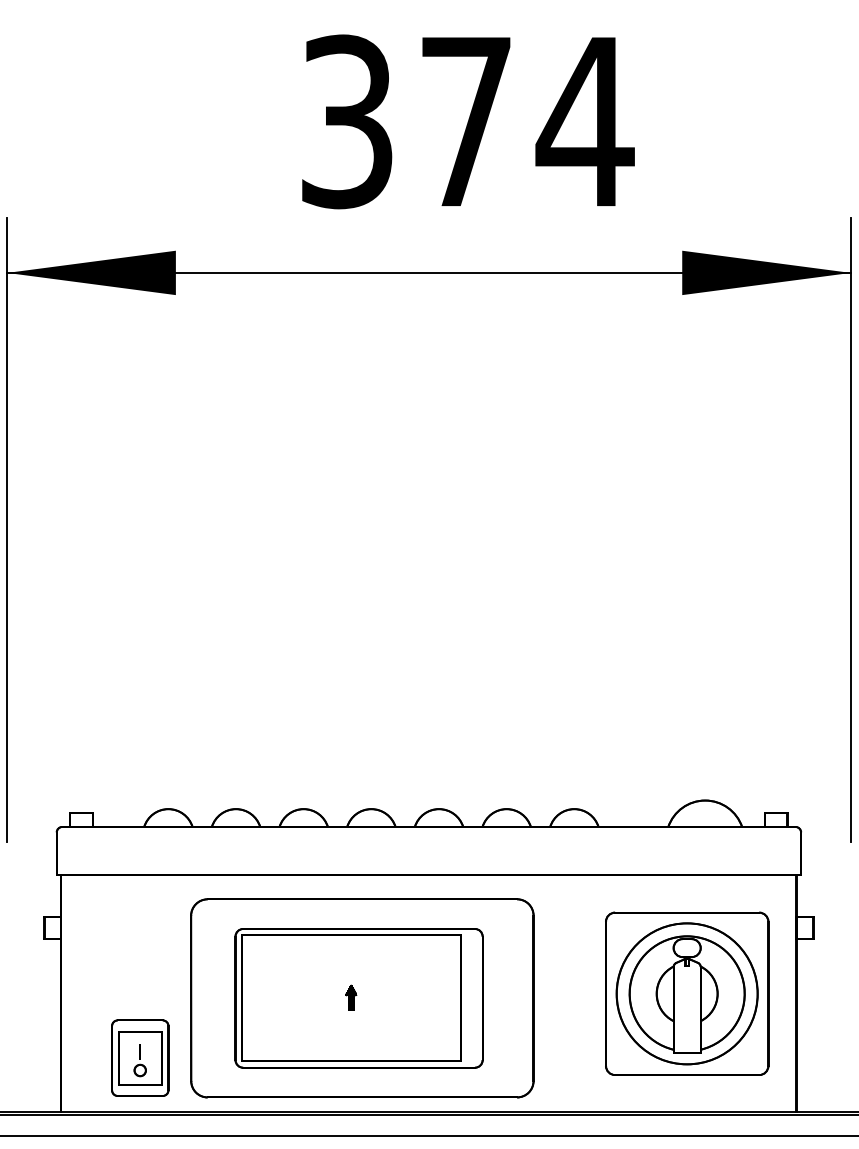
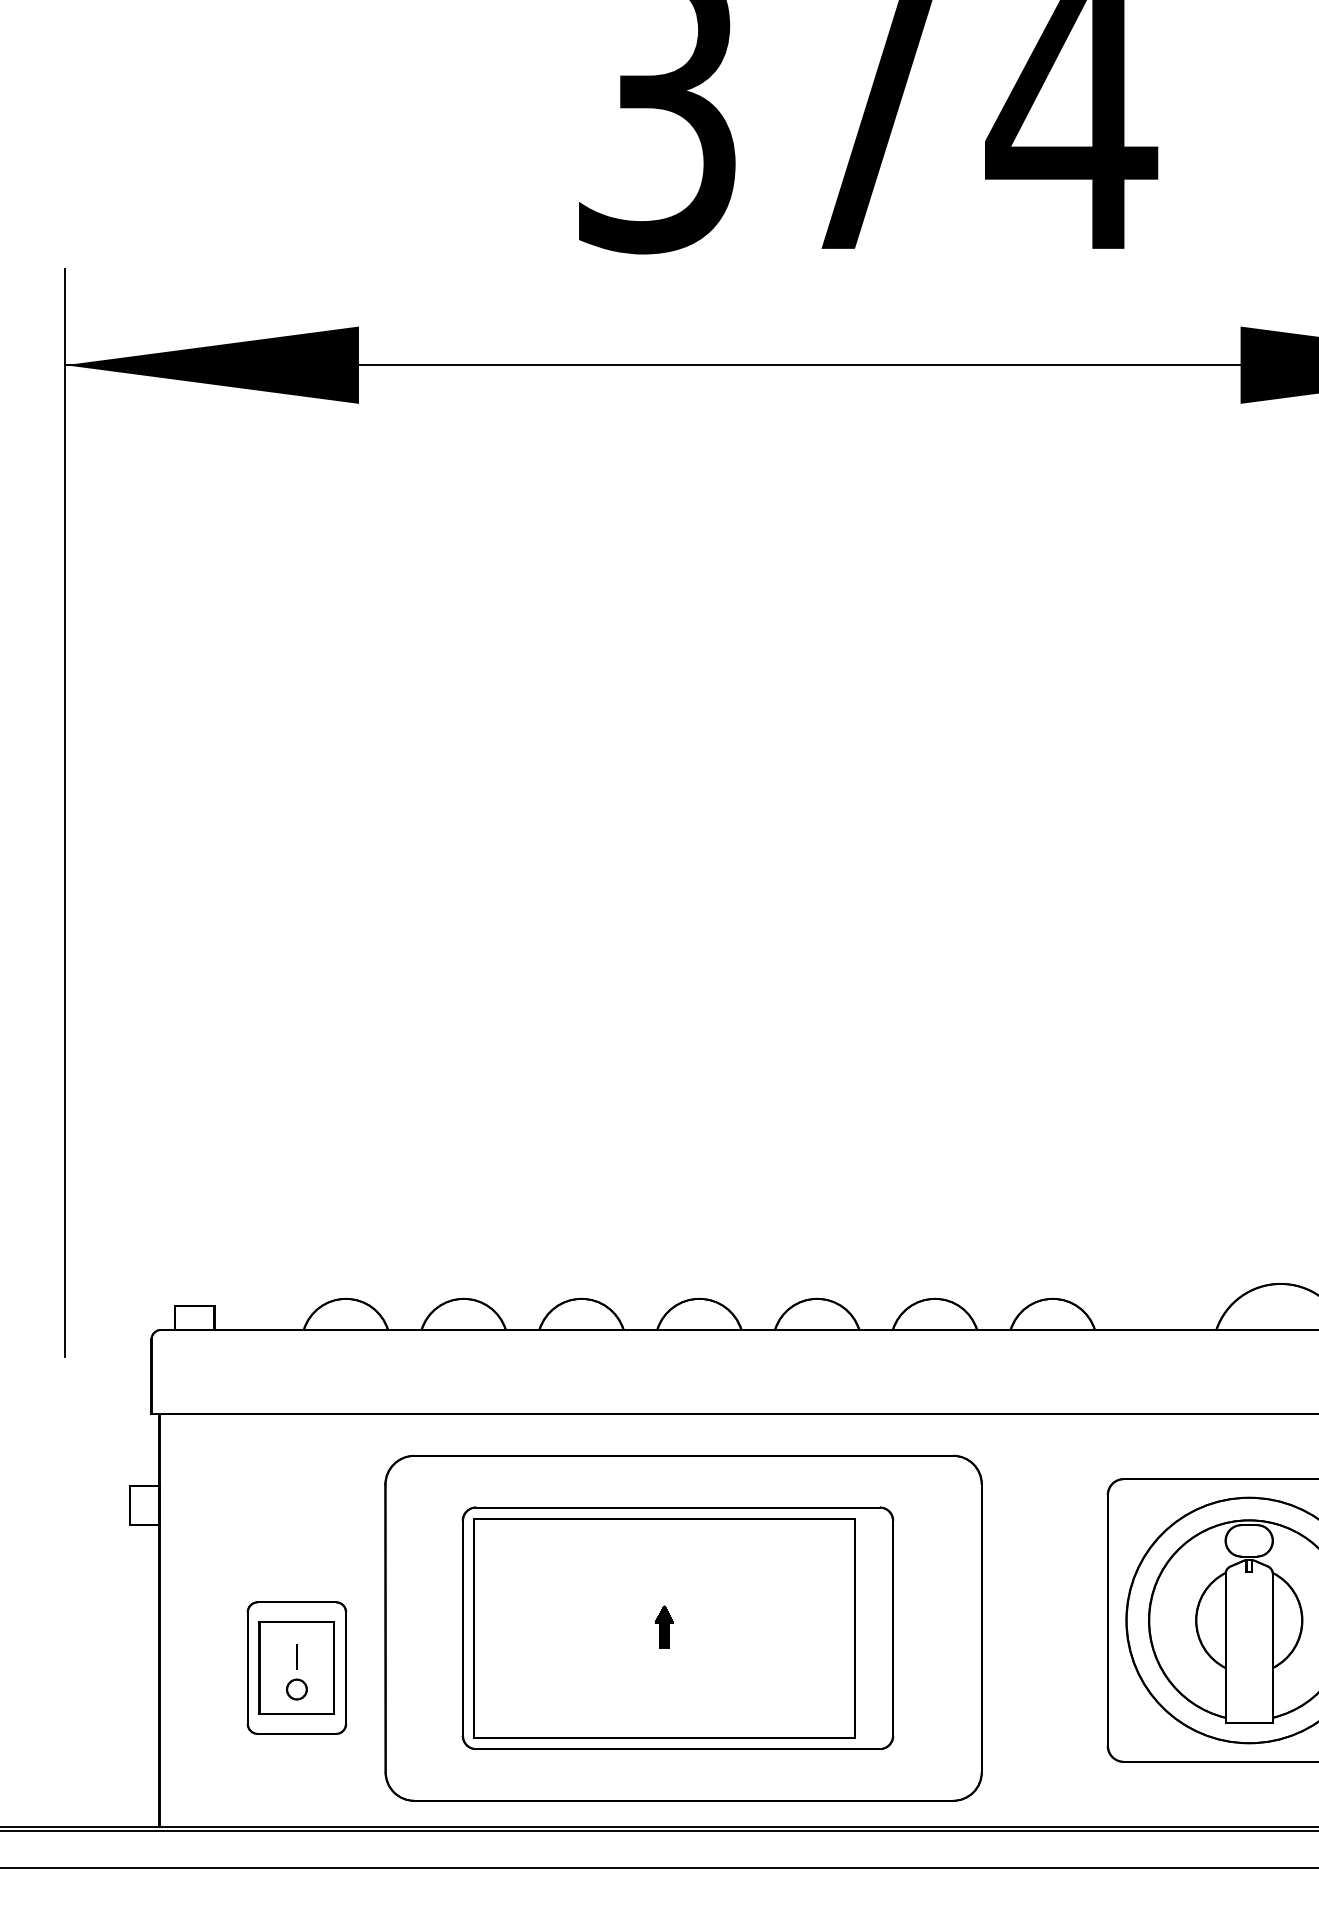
part: (140, 1057) -> (297, 1666), moved

